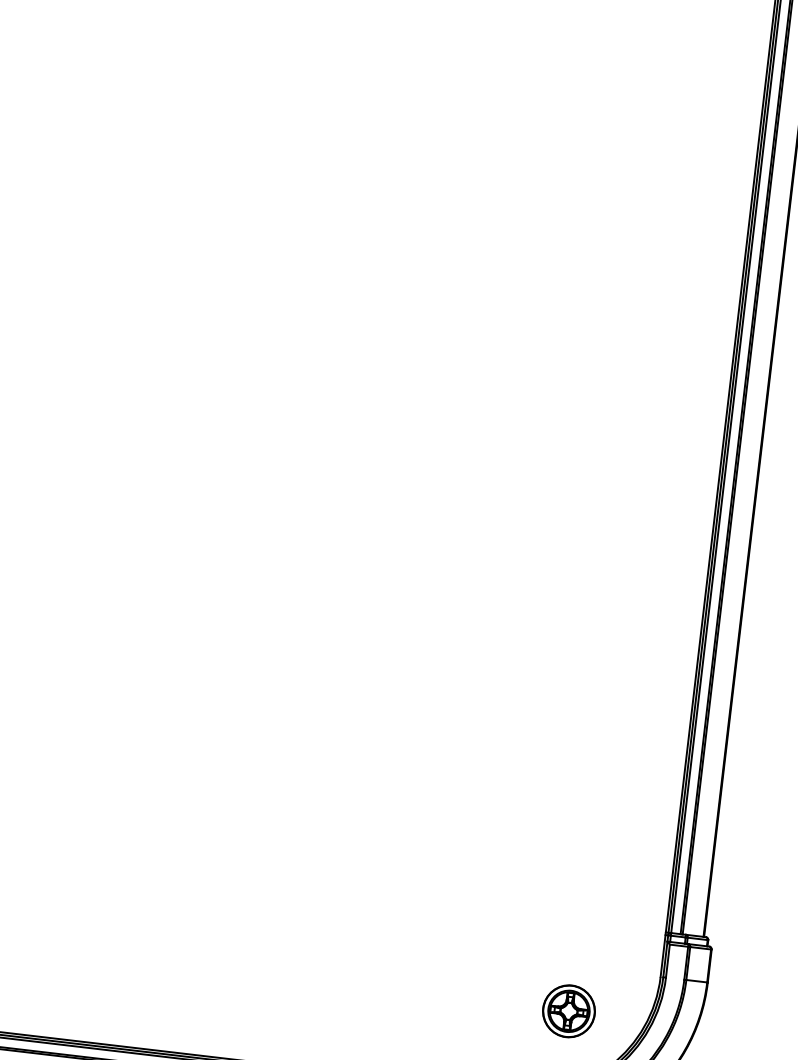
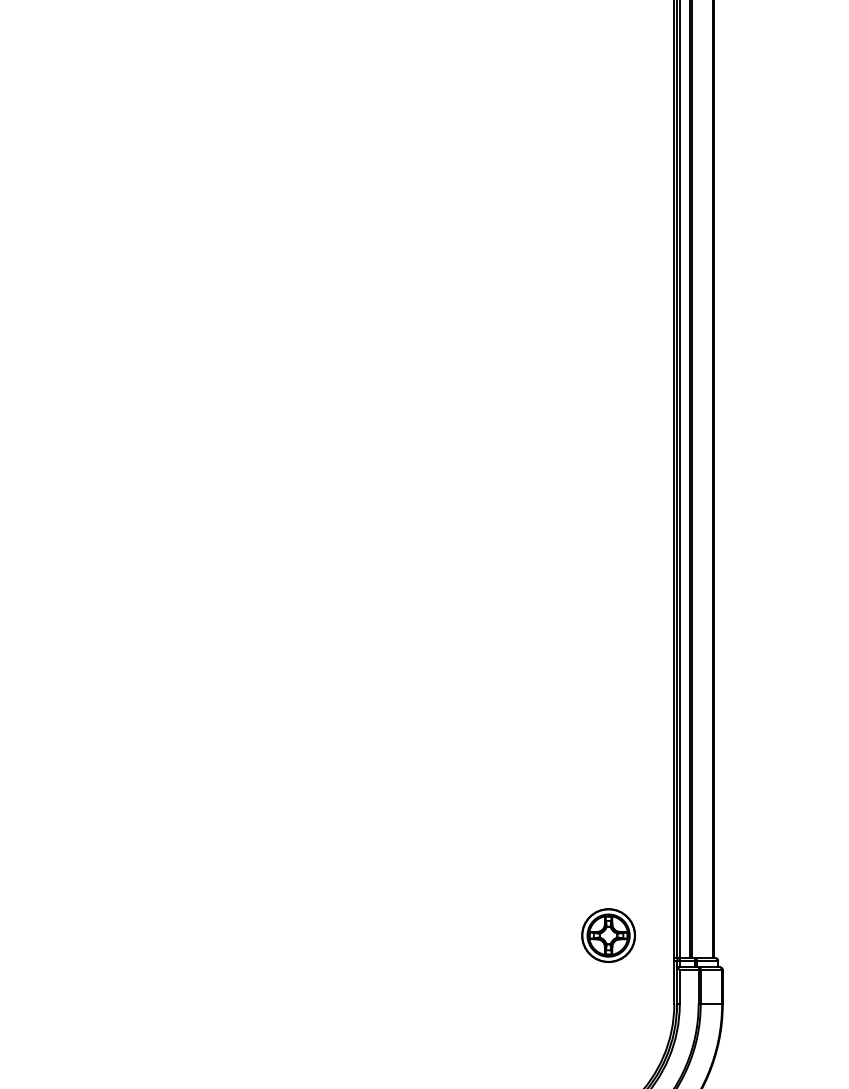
part: (568, 1011) -> (608, 935), moved

